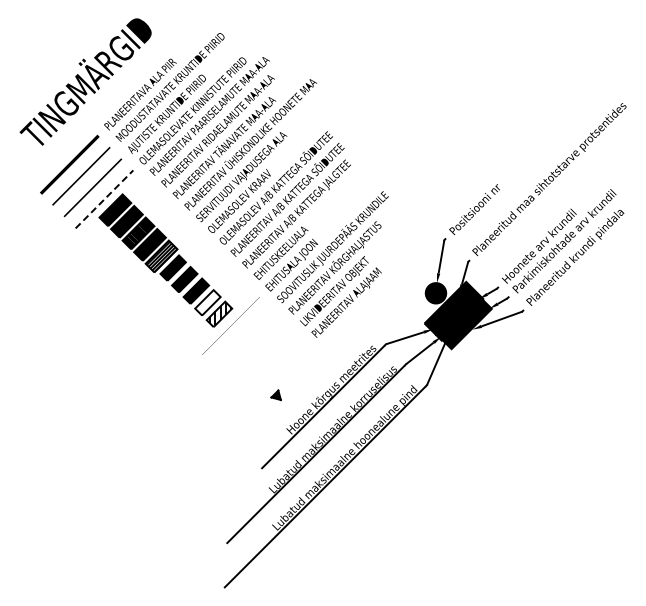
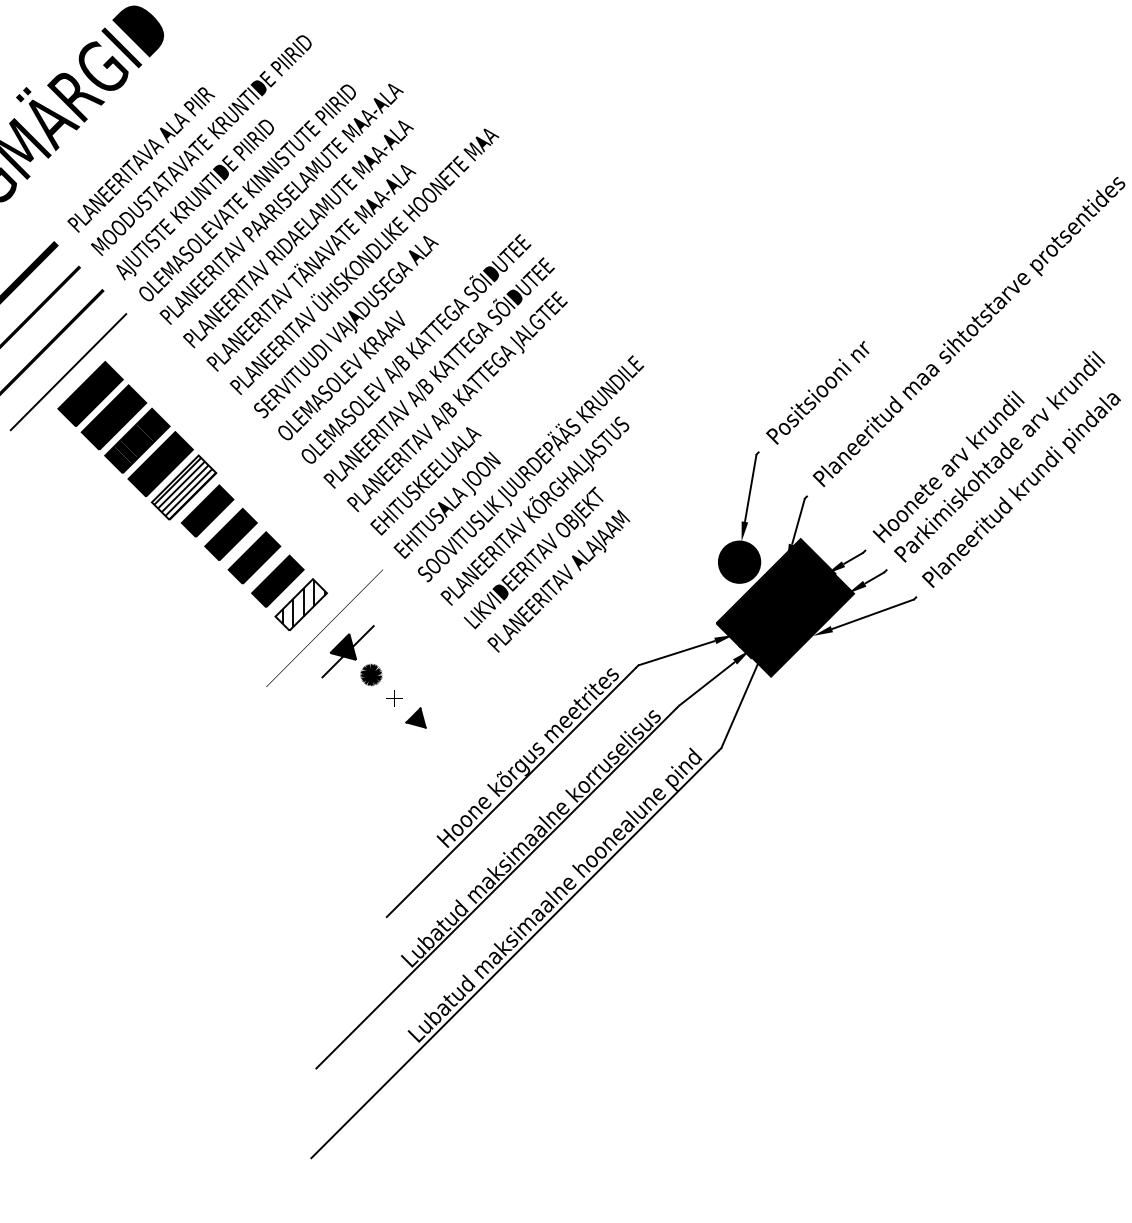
line: (104, 199) -> (68, 372), dashed -> solid
fill: (207, 302) -> (277, 580), added
part: (243, 338) -> (349, 653), added
part: (275, 394) -> (414, 716), moved

